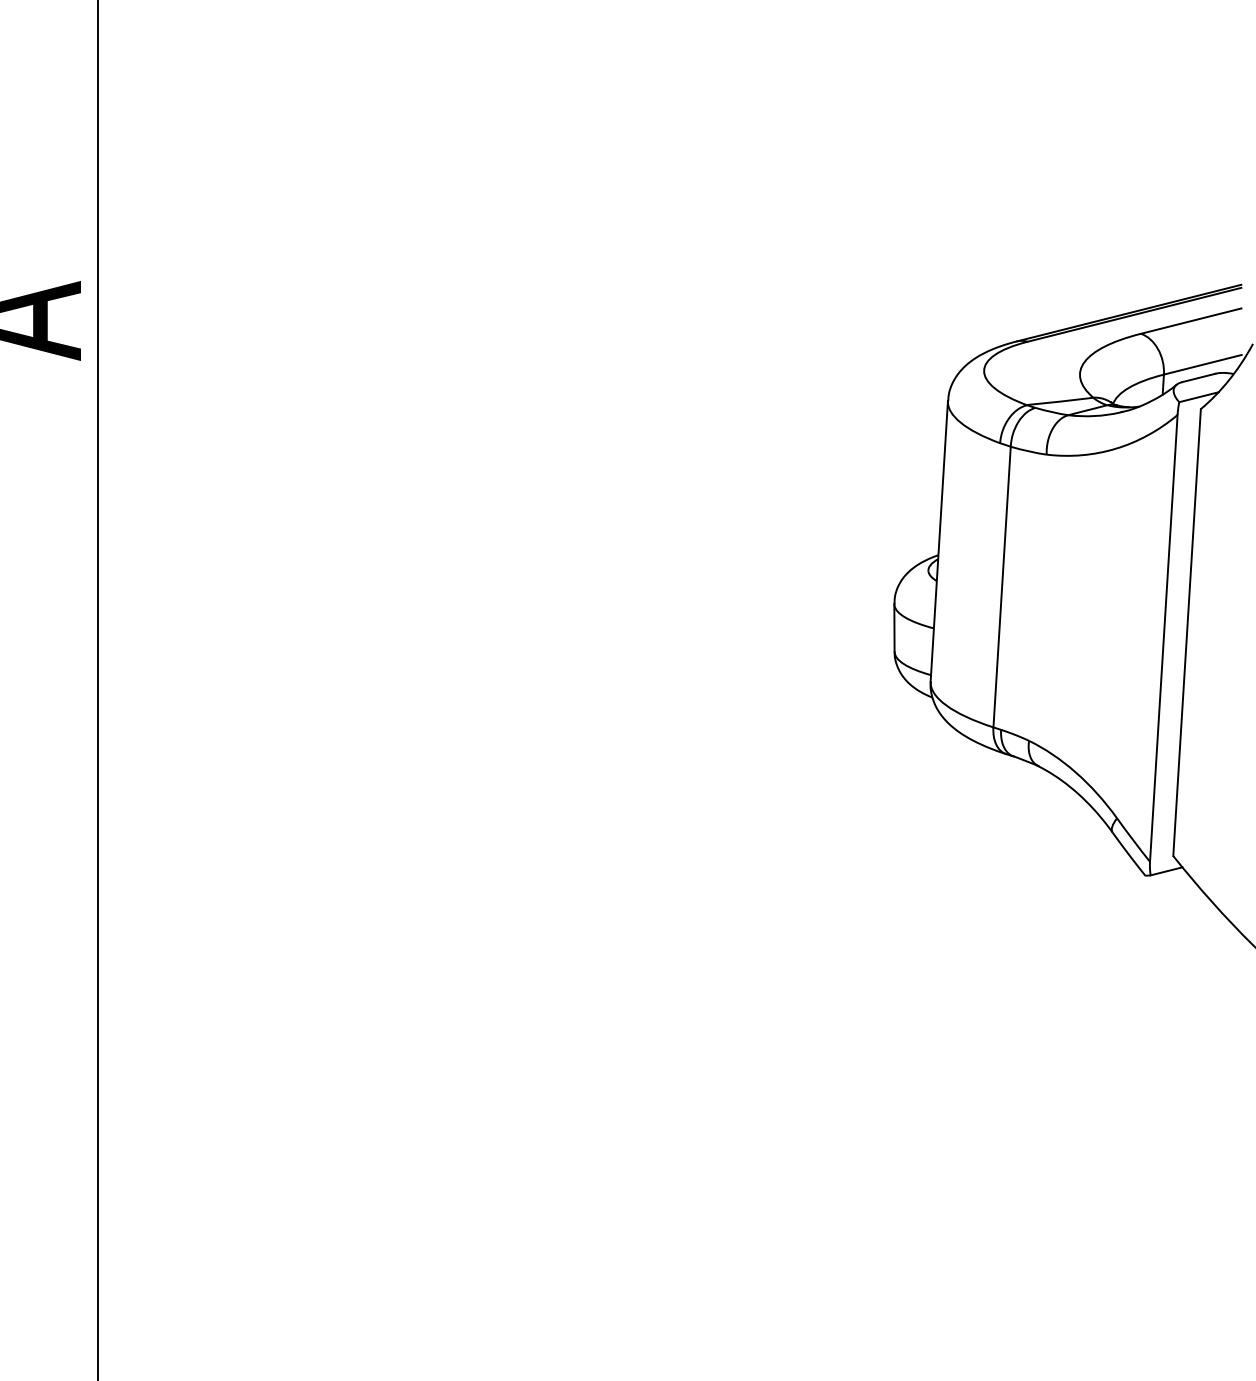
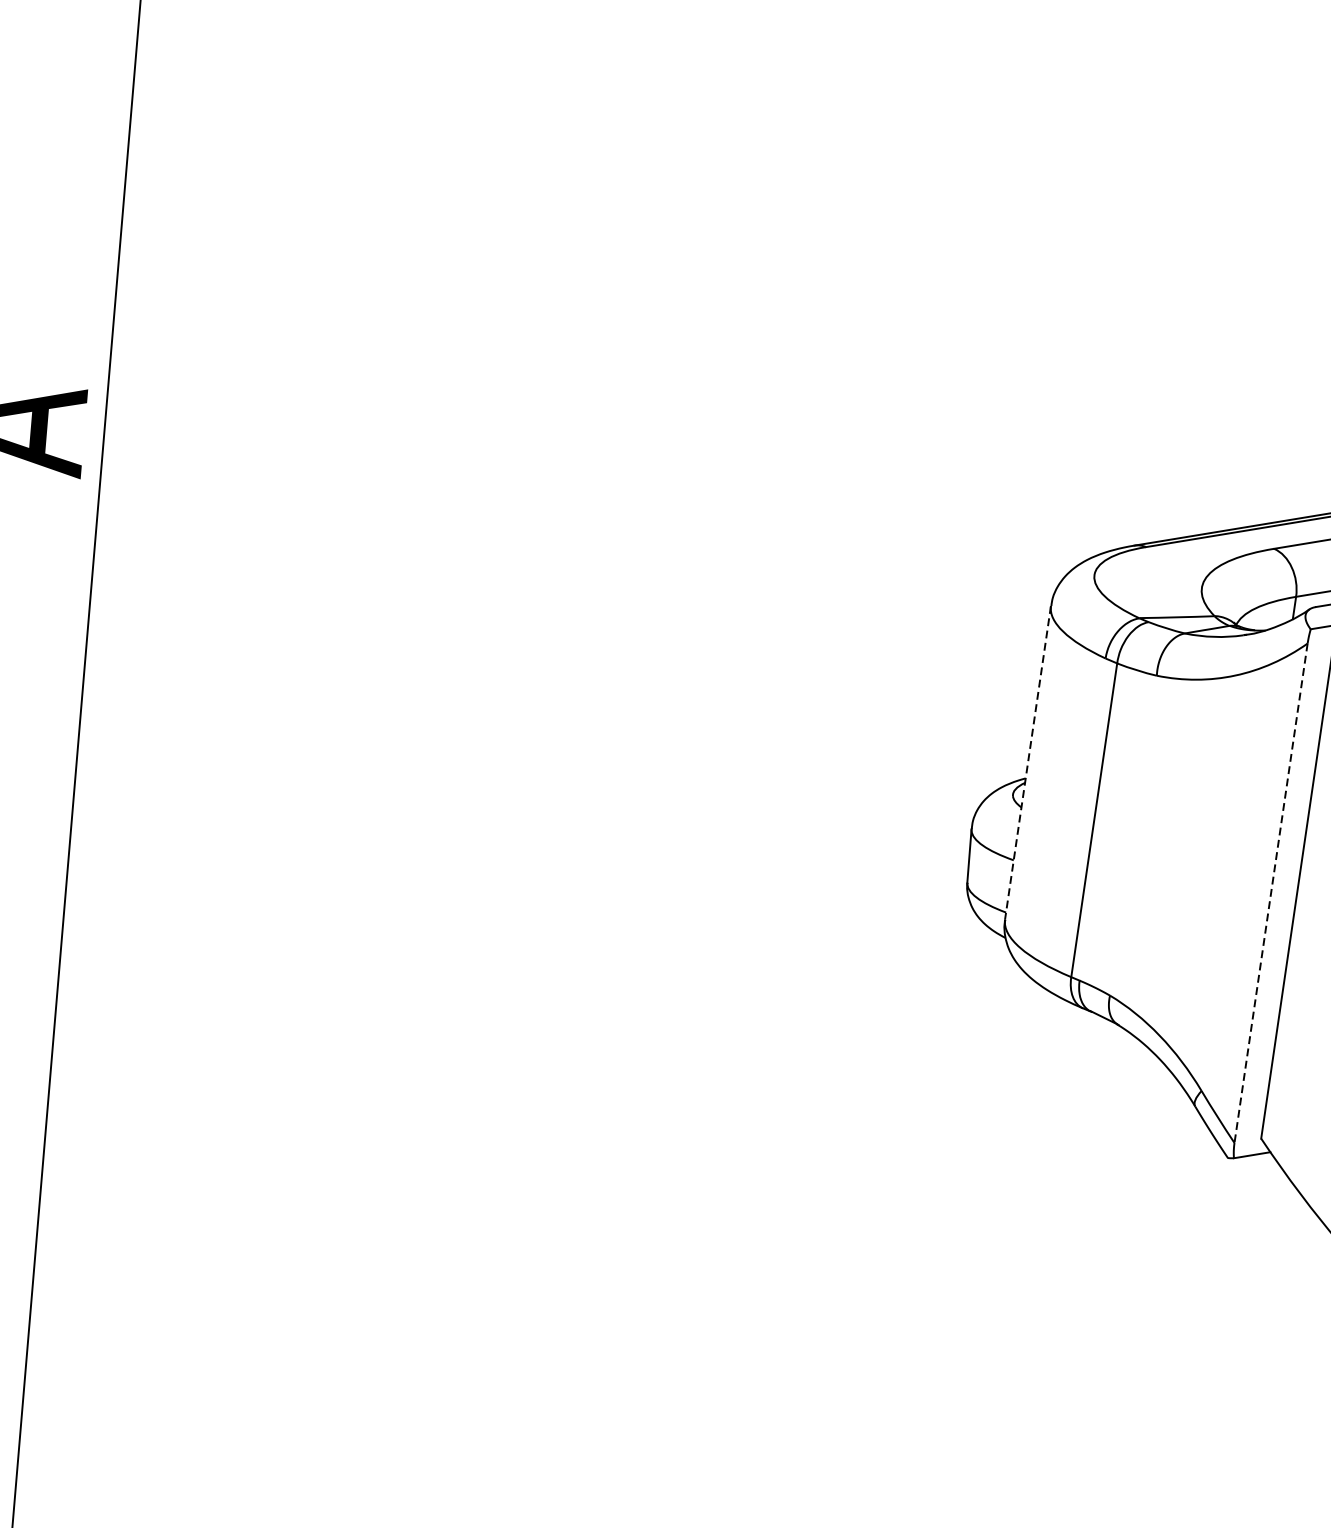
line: (939, 541) -> (1028, 763), solid -> dashed
line: (1163, 638) -> (1270, 893), solid -> dashed

